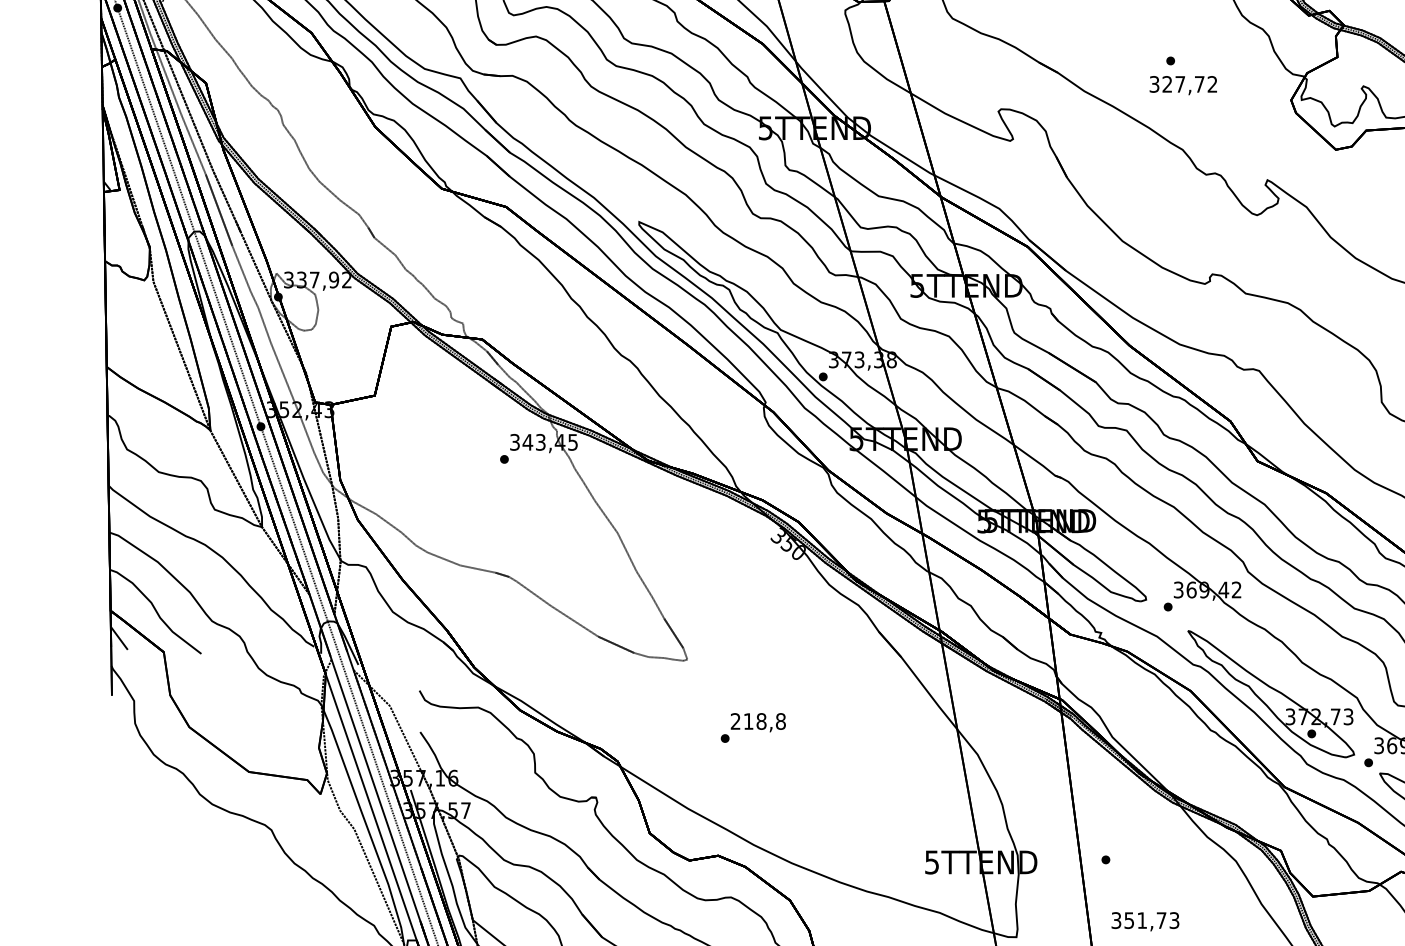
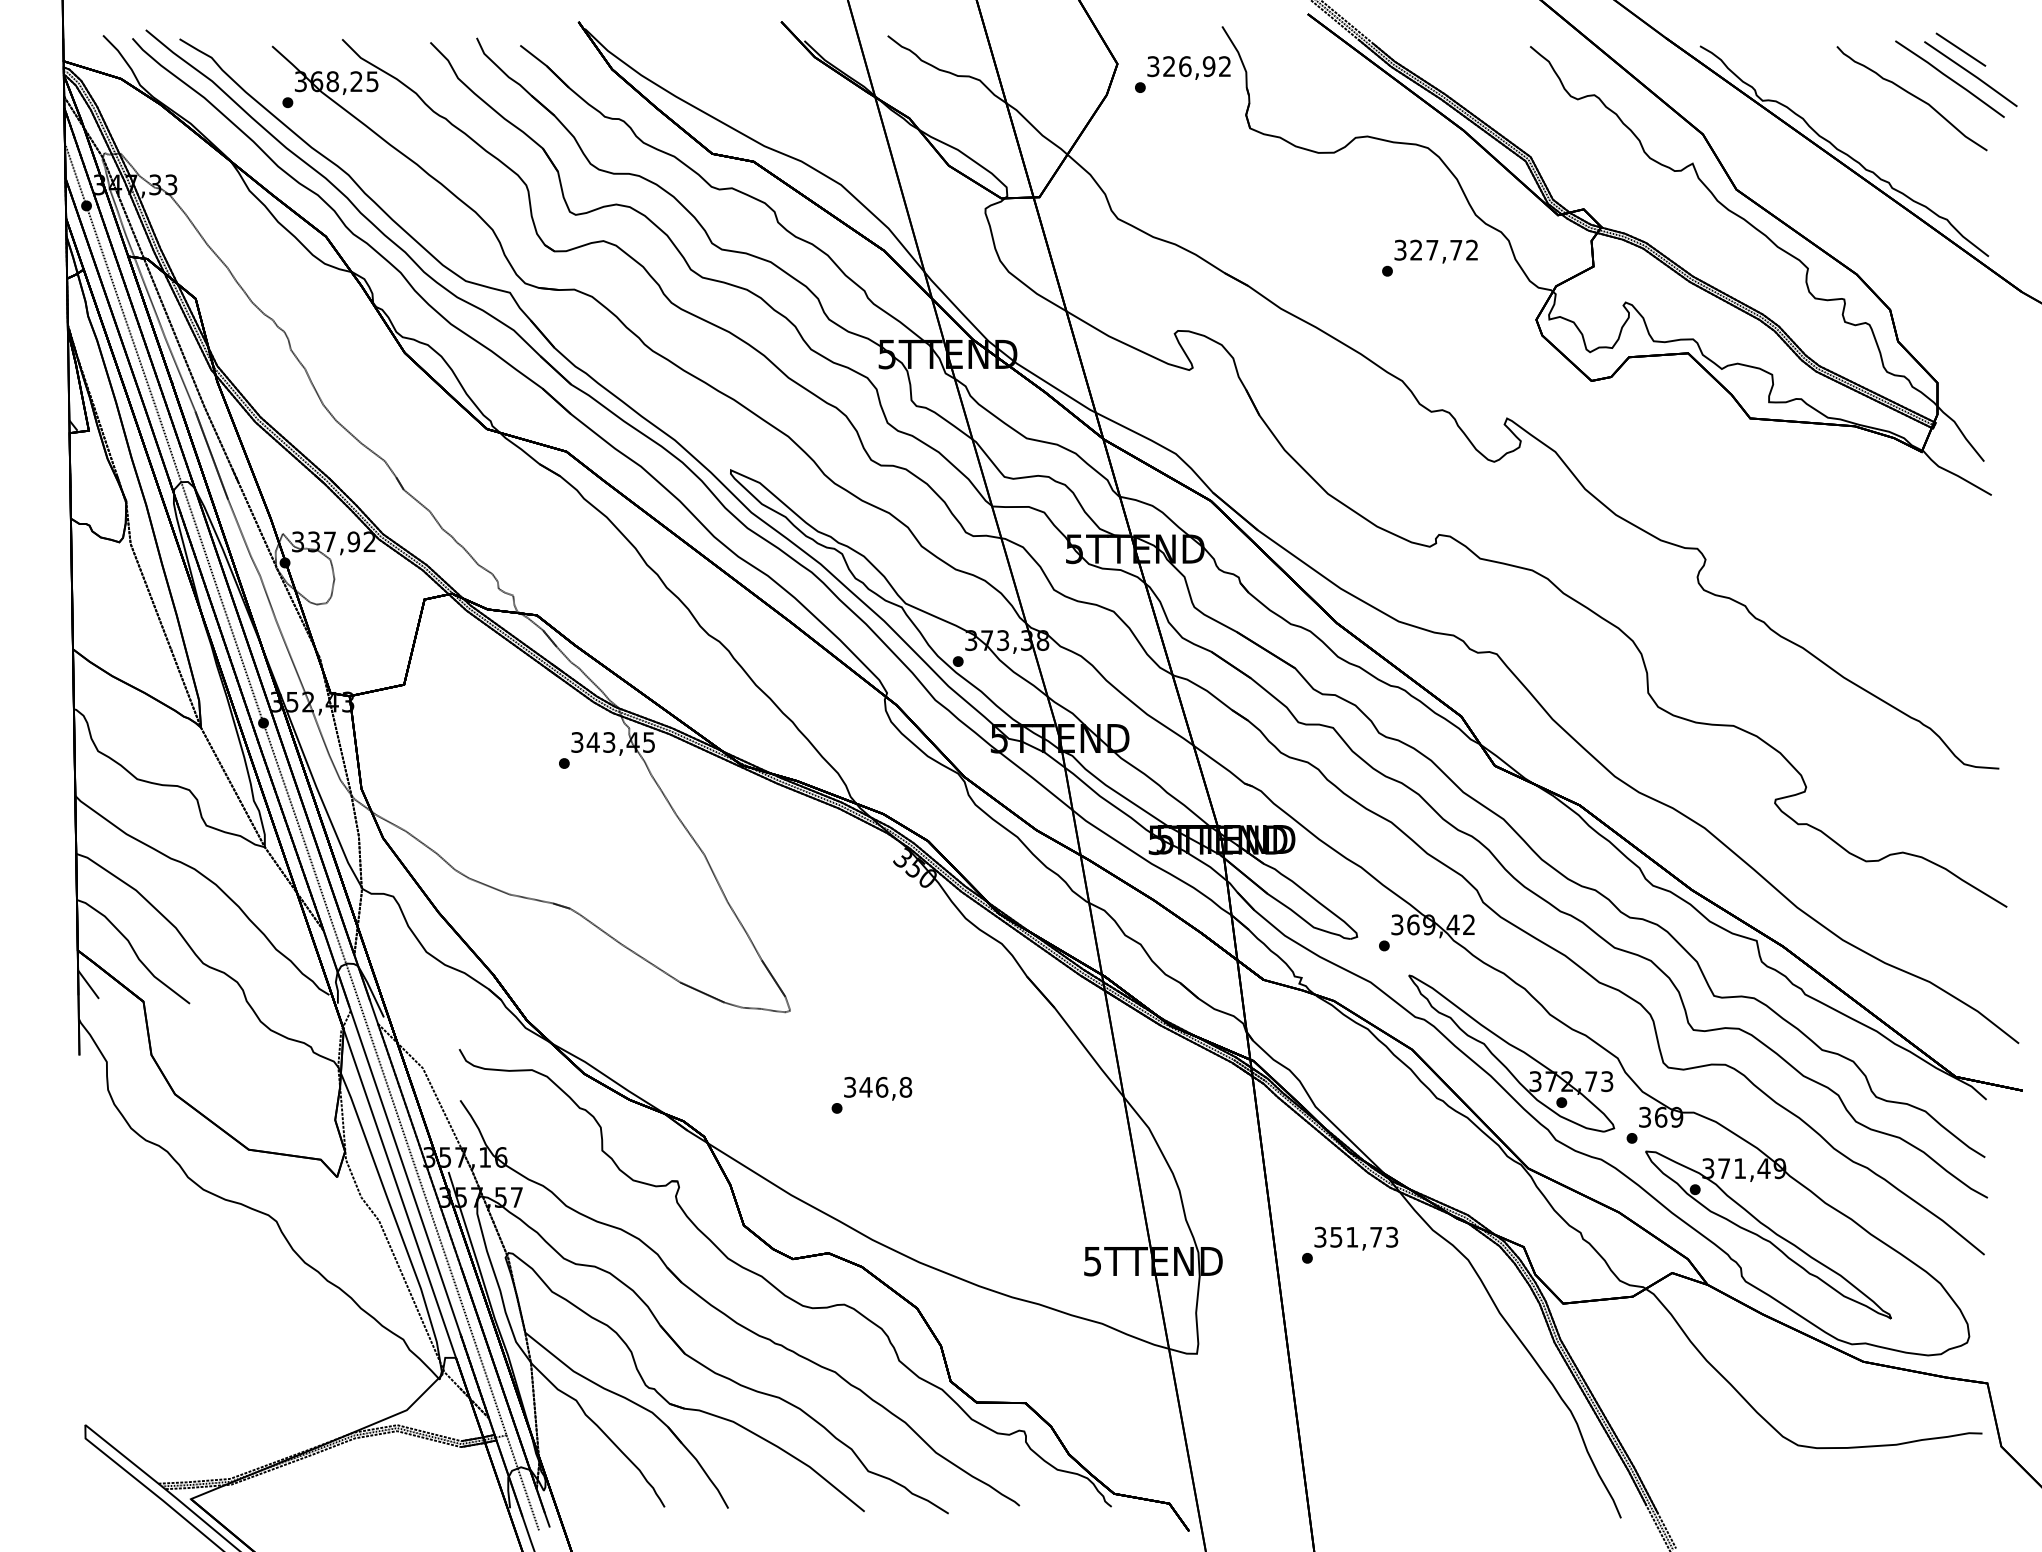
text: (1182, 85) -> (1435, 251), moved
text: (749, 720) -> (866, 1086), 218,8 -> 346,8
text: (1145, 921) -> (1356, 1238), moved

